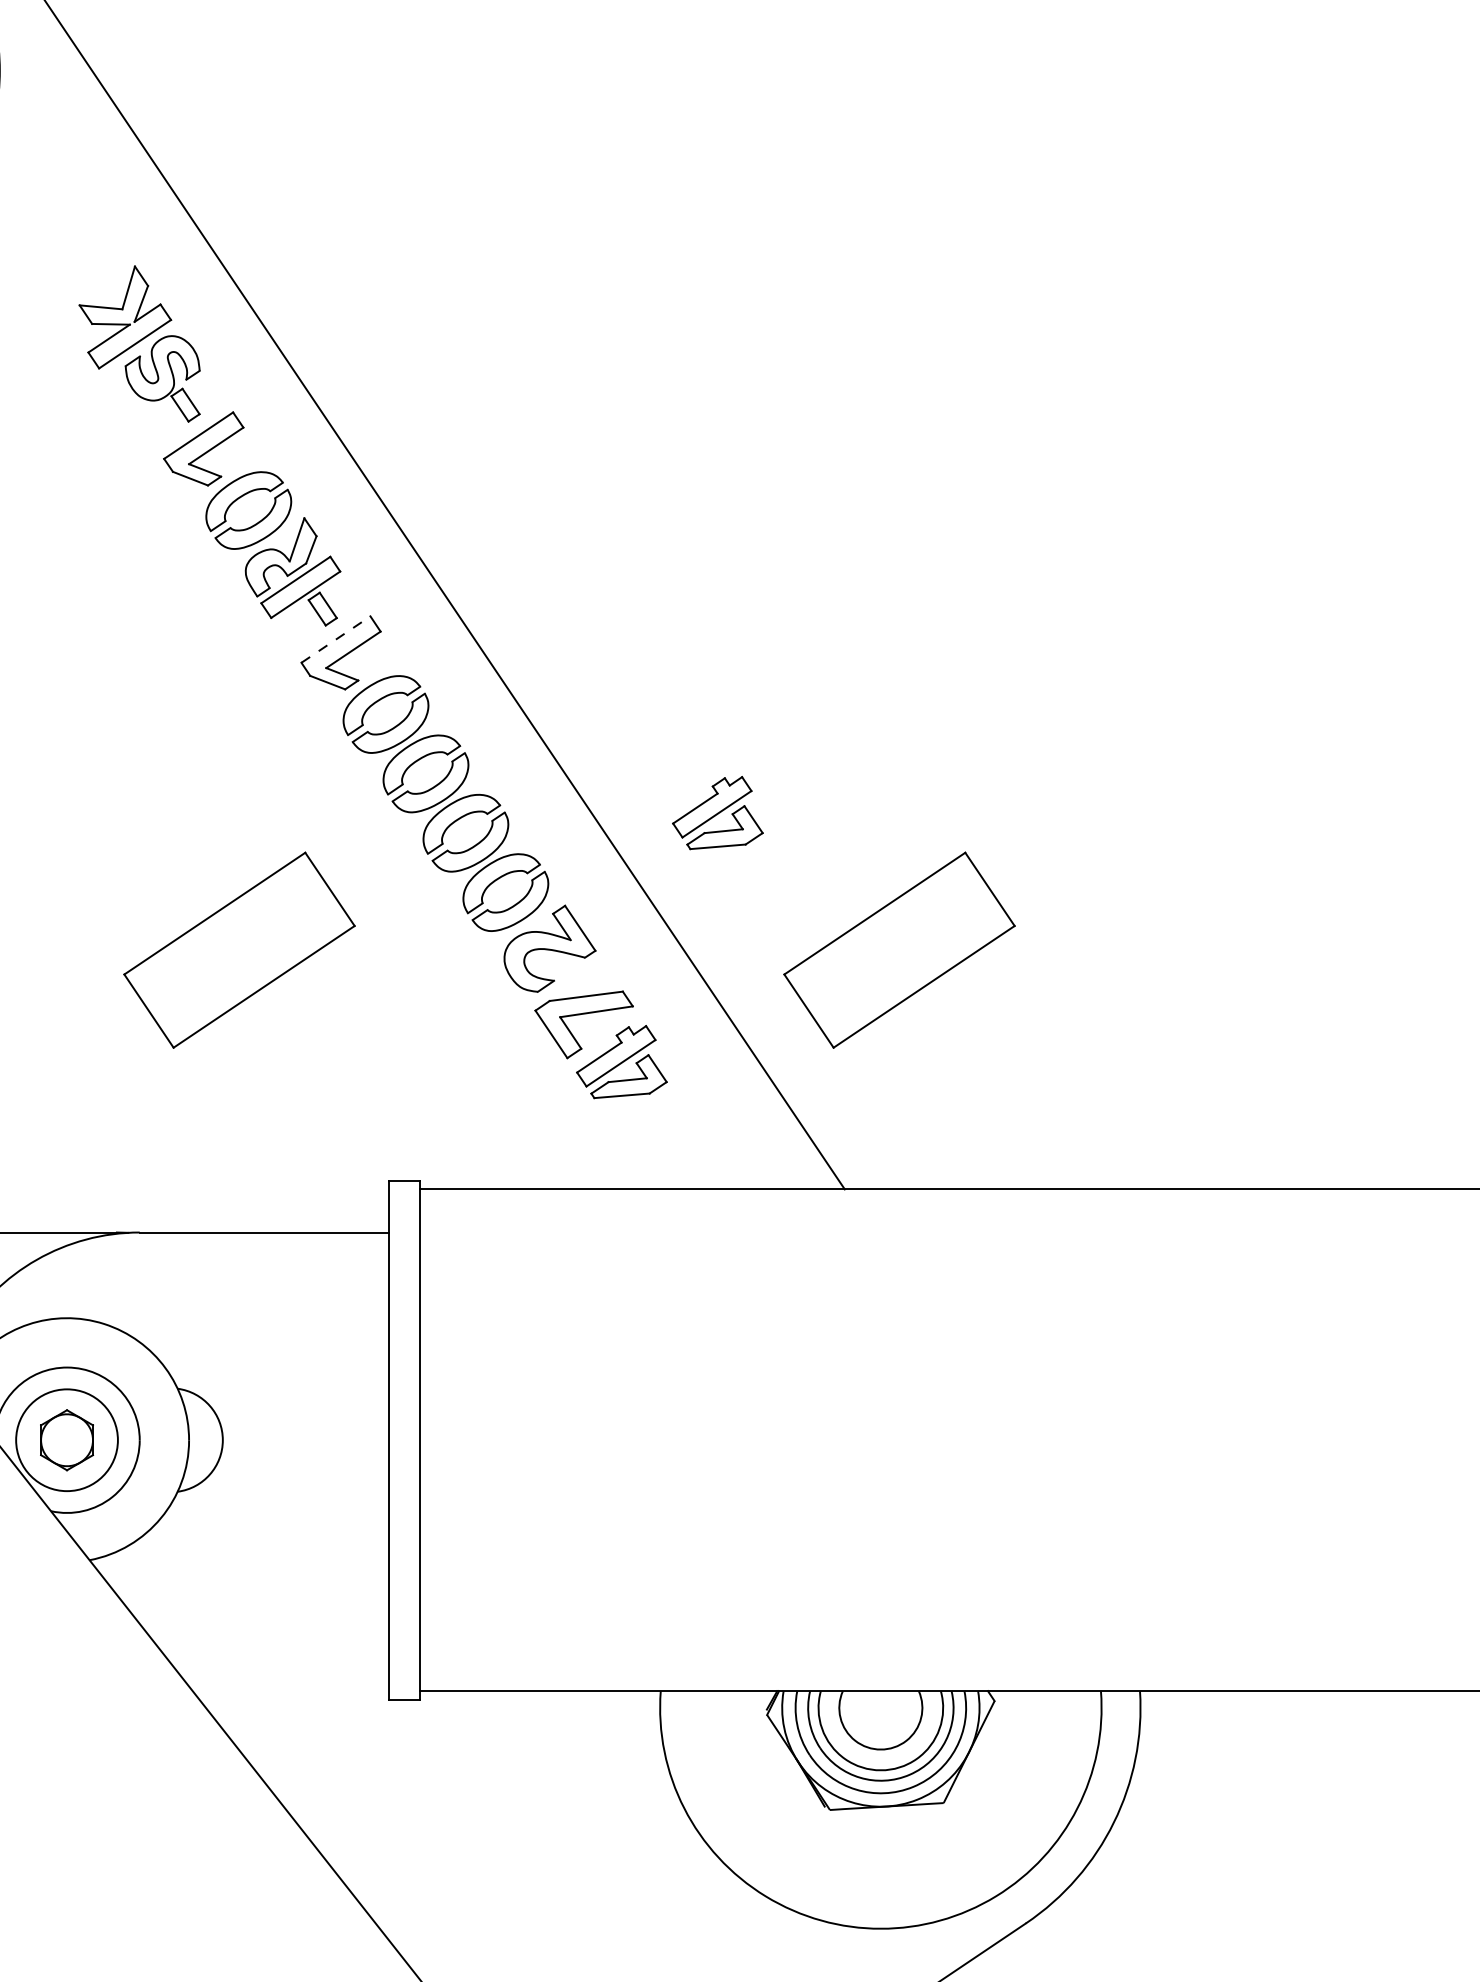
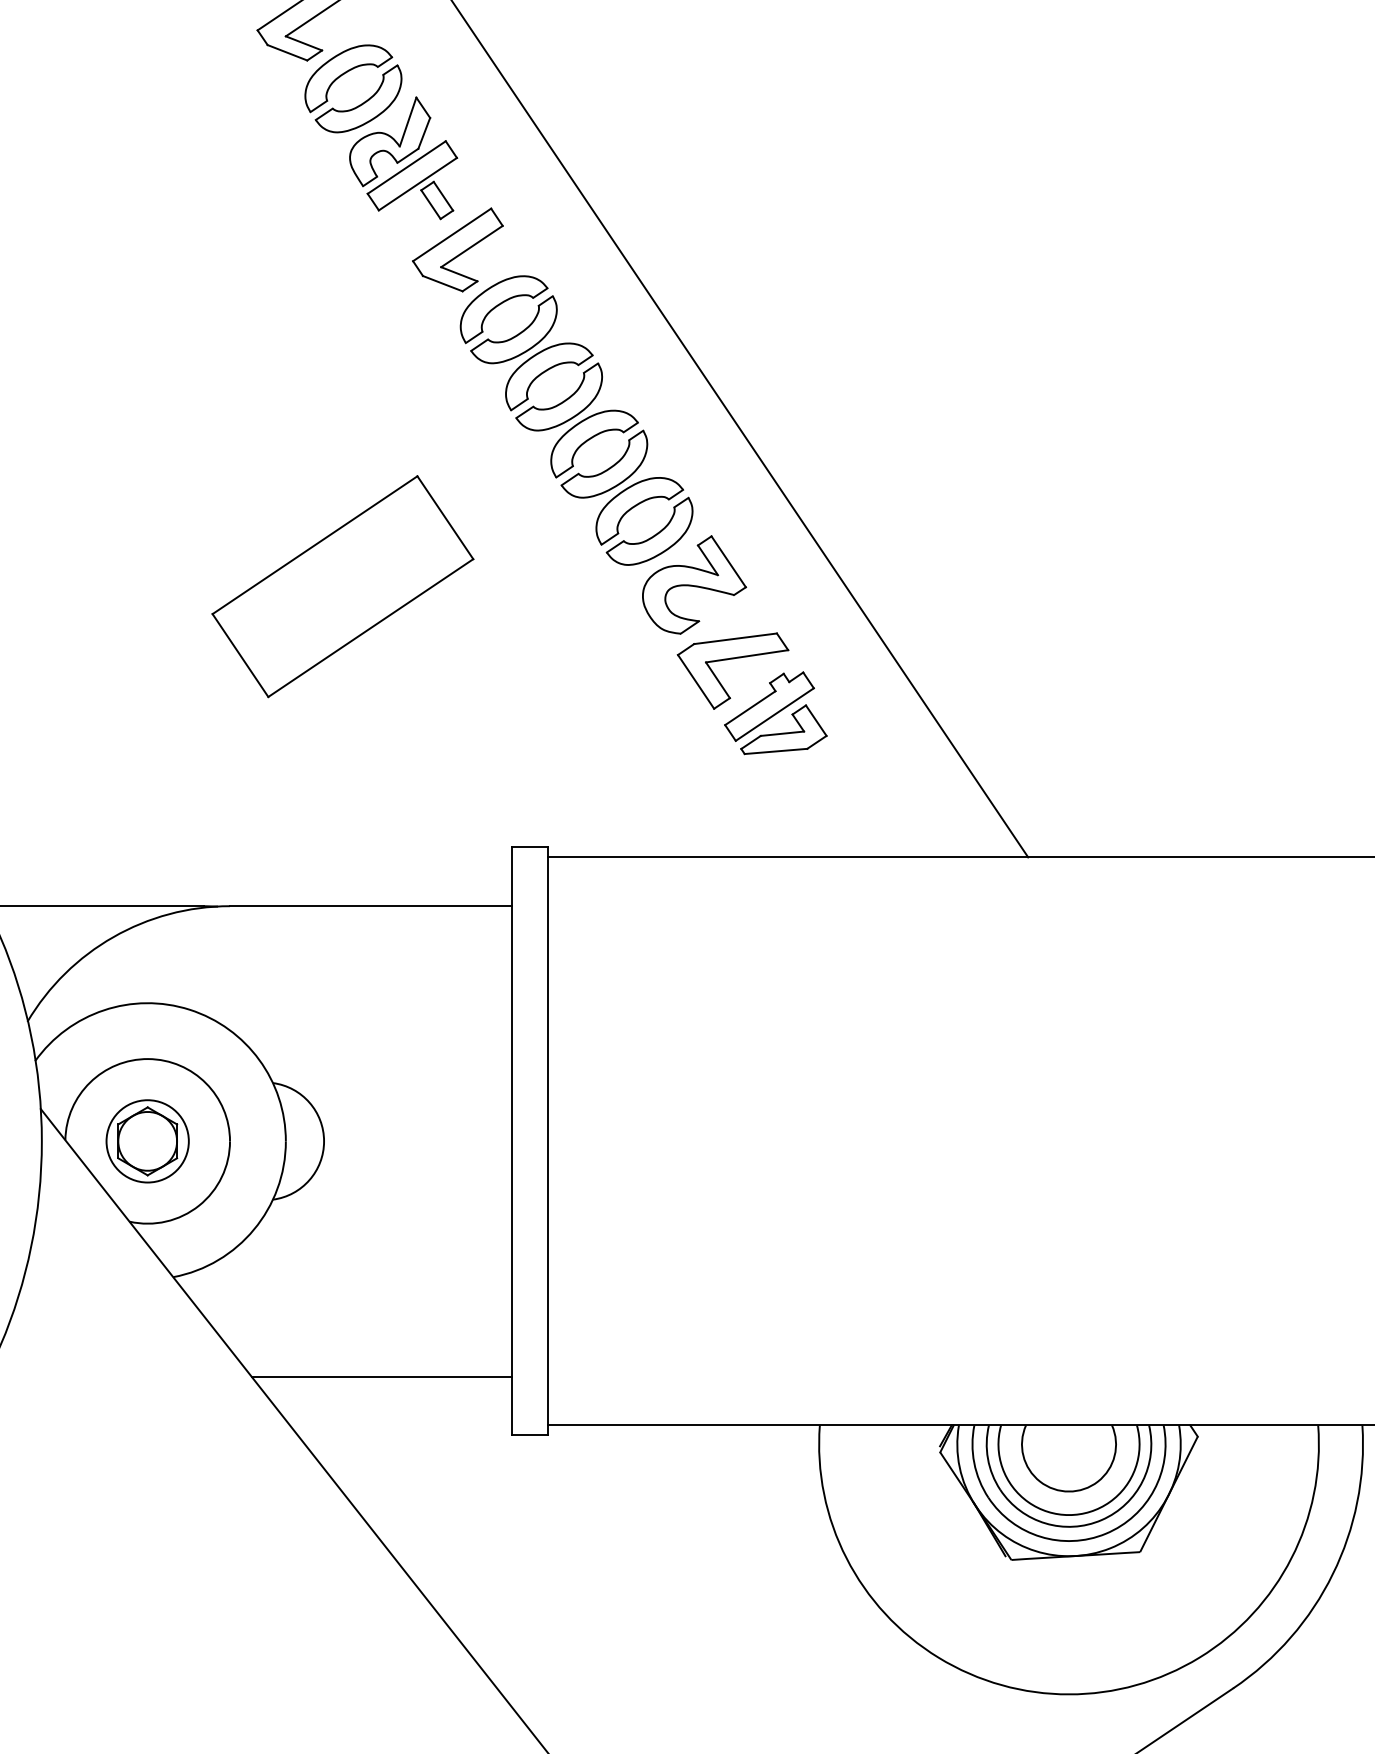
line: (335, 639) -> (451, 234), dashed -> solid
part: (717, 813) -> (884, 431), removed
part: (899, 949) -> (1090, 585), removed
circle: (66, 1439) -> (147, 1140), size x0.71
line: (273, 1648) -> (381, 1377), added

